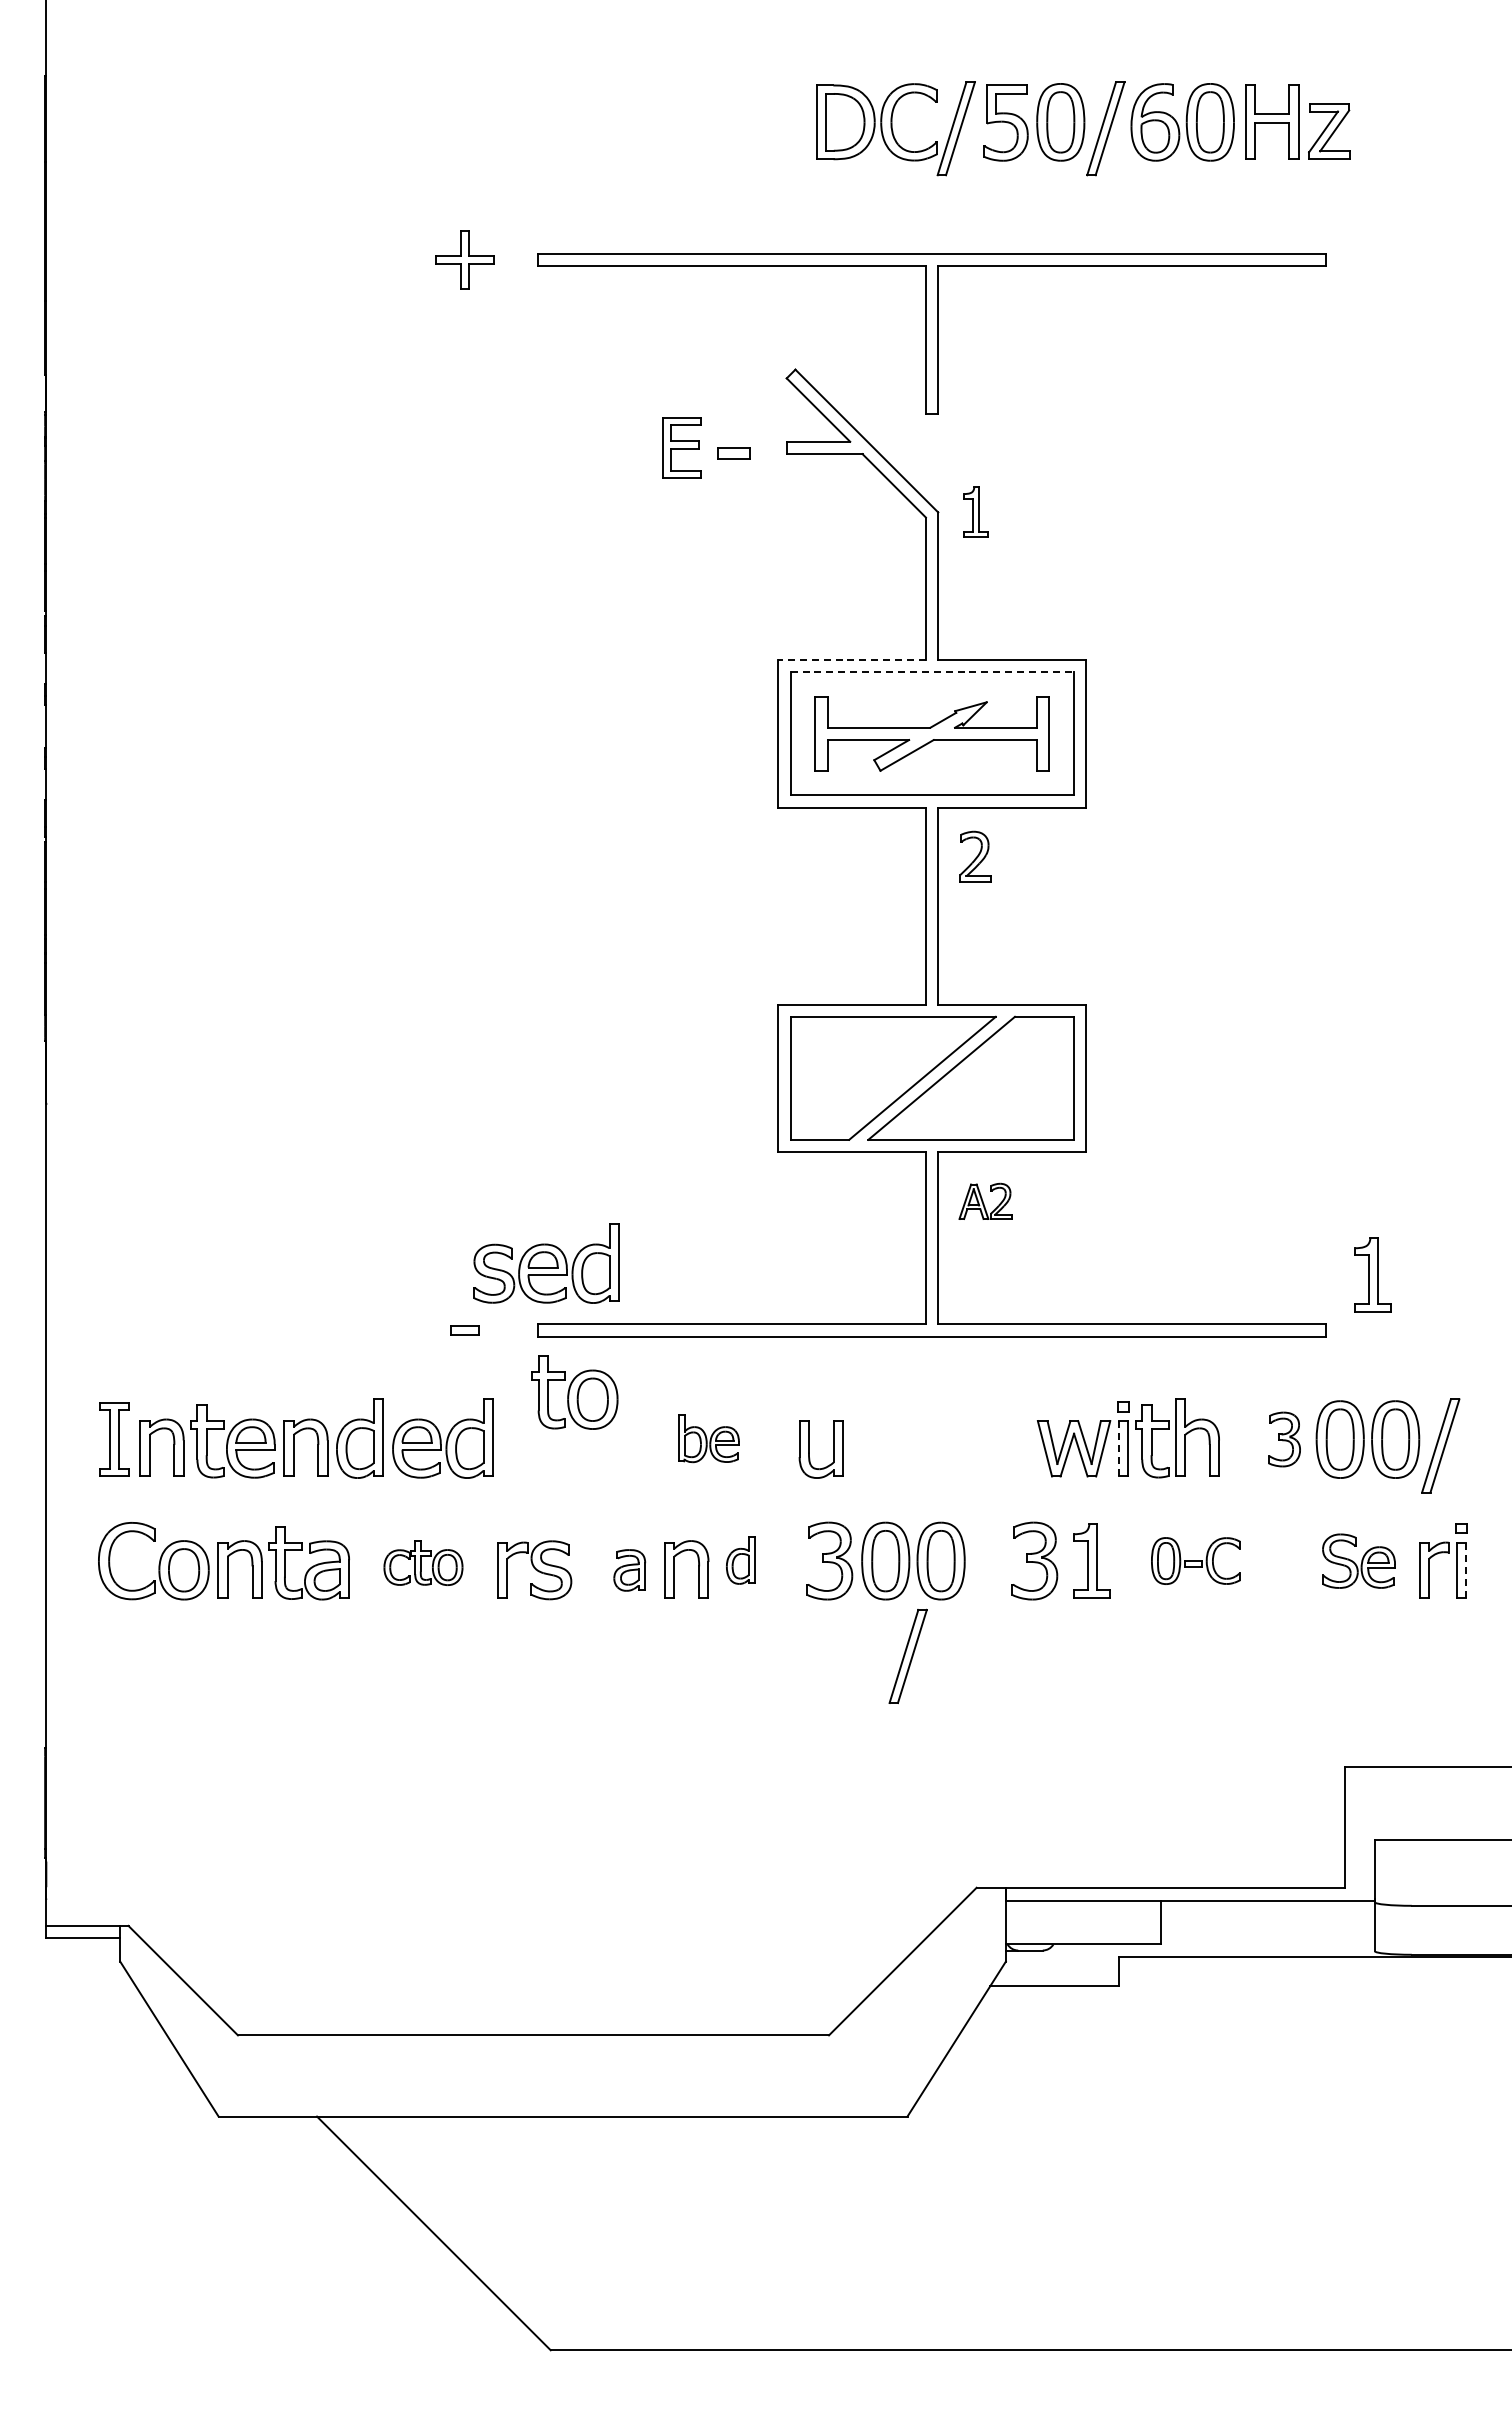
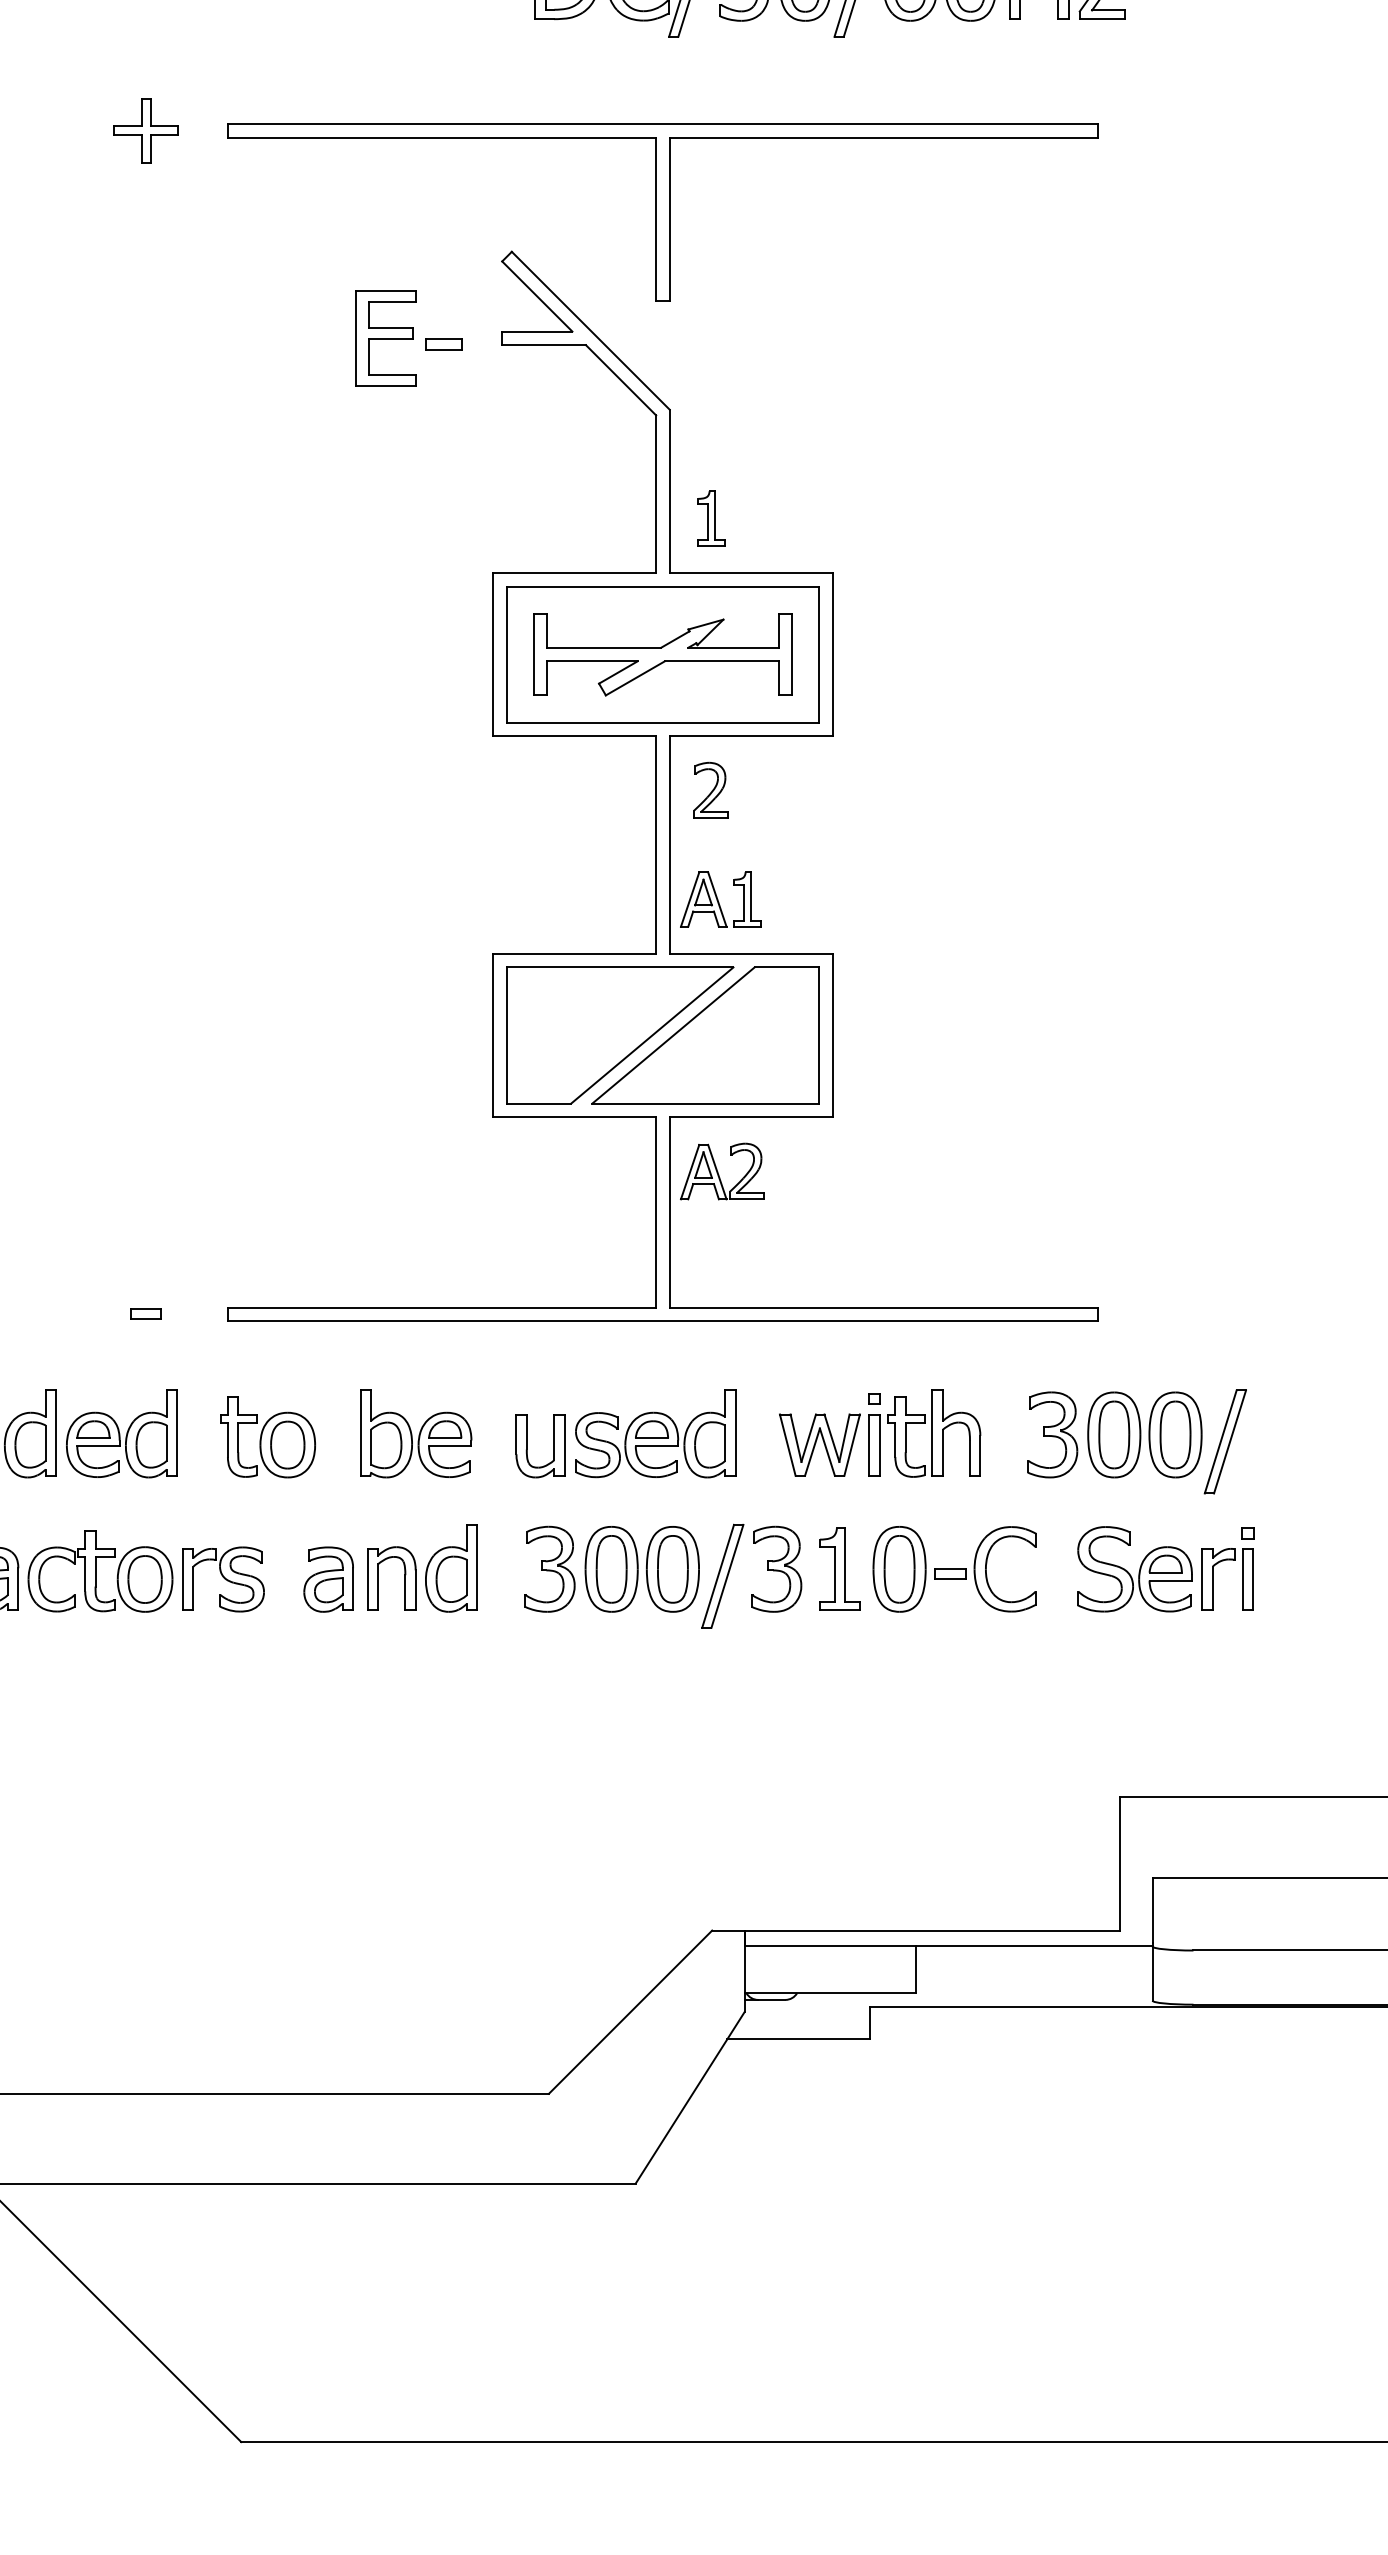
part: (681, 447) -> (385, 337), size x1.43
part: (975, 511) -> (710, 518), moved
line: (852, 660) -> (574, 573), dashed -> solid
line: (932, 672) -> (663, 586), dashed -> solid
part: (984, 954) -> (720, 898), added
part: (985, 1201) -> (721, 1171), size x1.43
part: (546, 1263) -> (655, 1433), moved
part: (1372, 1274) -> (1149, 1252), removed
part: (574, 1392) -> (267, 1437), moved
part: (708, 1438) -> (415, 1433), size x1.67
part: (1284, 1439) -> (1052, 1434), size x1.43
line: (1118, 1448) -> (869, 1444), dashed -> solid
part: (740, 1560) -> (451, 1568), size x1.67
part: (1195, 1560) -> (954, 1568), size x1.67
part: (1358, 1561) -> (1134, 1569), size x1.43
part: (423, 1563) -> (100, 1571), size x1.67
part: (629, 1570) -> (328, 1579), size x1.43
line: (1466, 1570) -> (1253, 1579), dashed -> solid
part: (907, 1655) -> (721, 1575), moved

